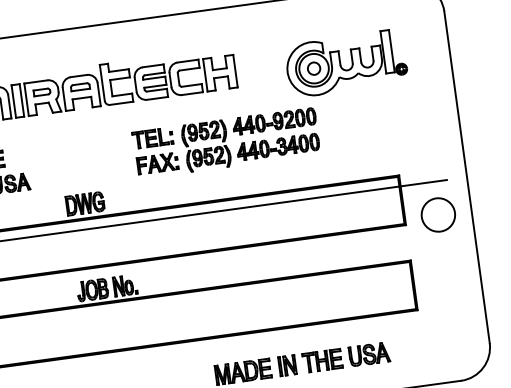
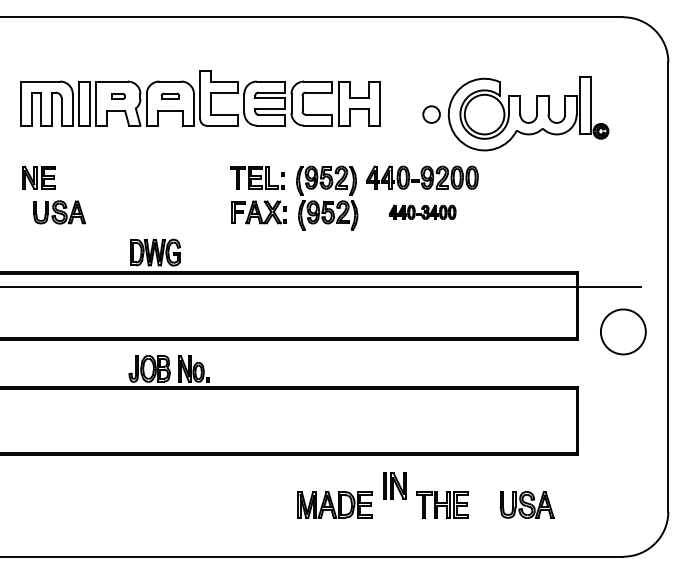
circle: (313, 68) -> (431, 114), moved
part: (80, 86) -> (170, 95), size x0.7
part: (42, 92) -> (118, 96), size x0.6
part: (278, 147) -> (422, 212), size x0.6
part: (368, 354) -> (526, 504), moved
part: (286, 365) -> (394, 485), moved

